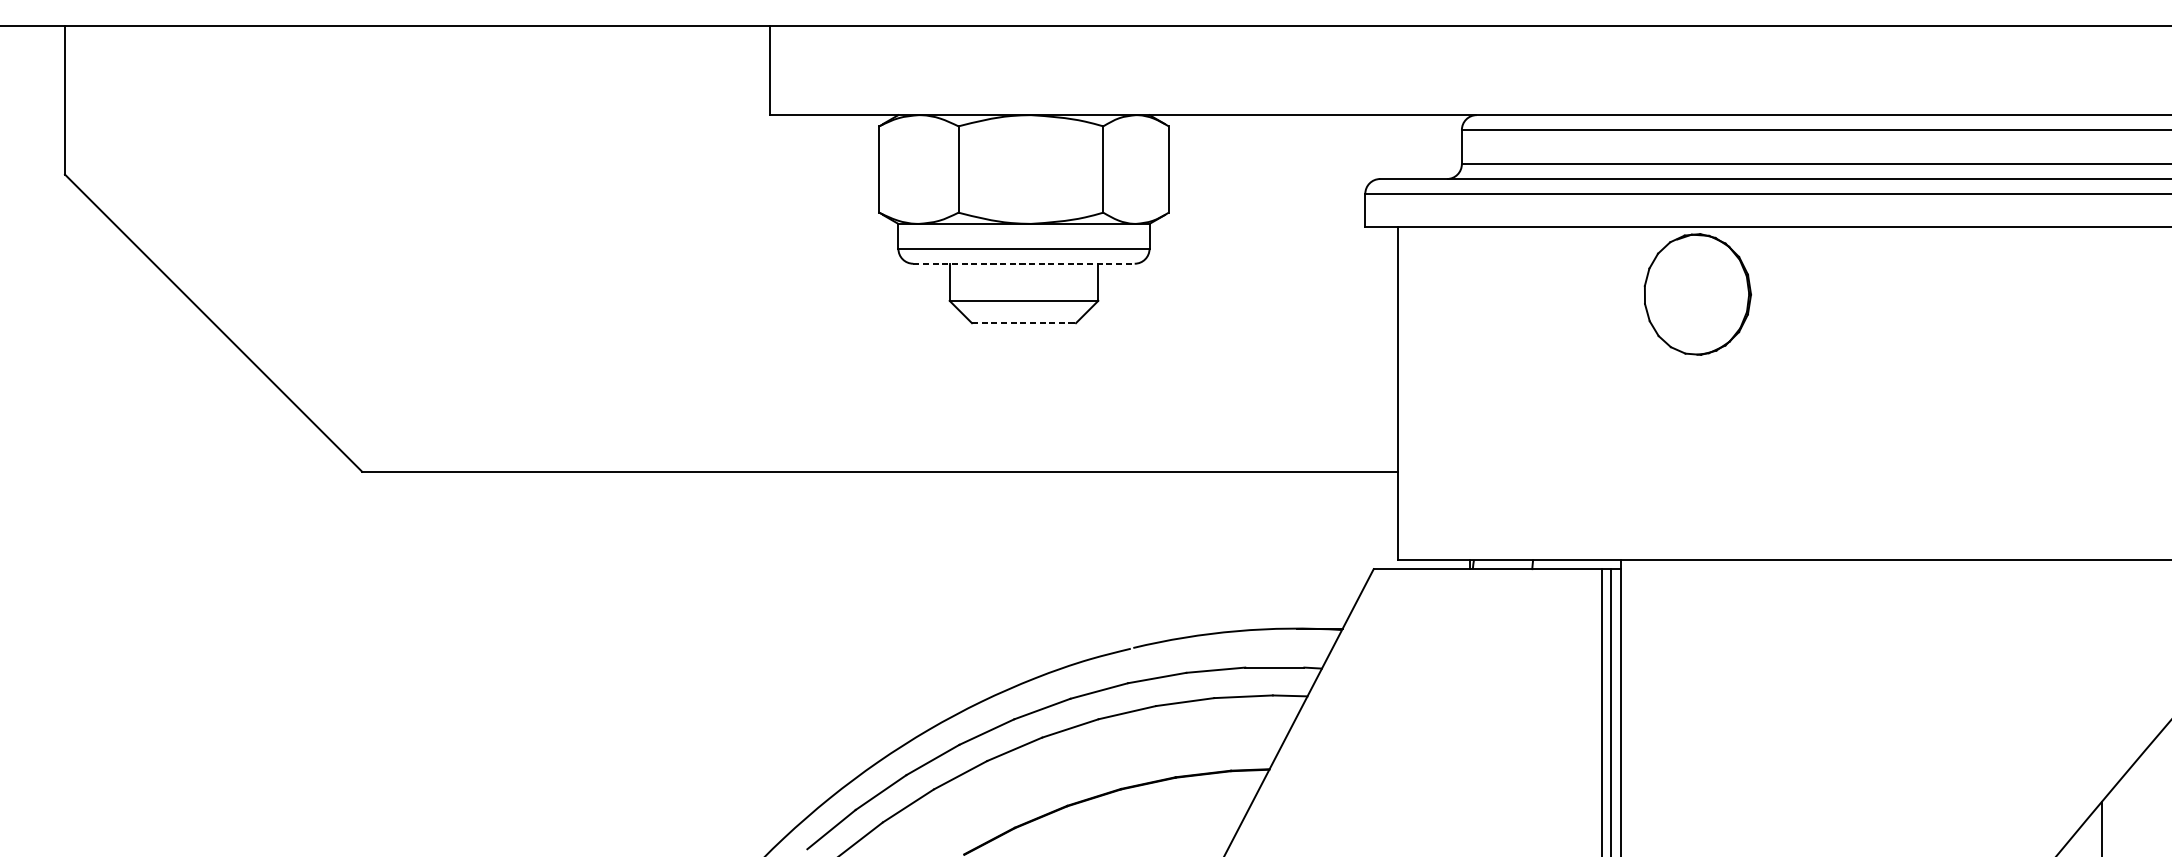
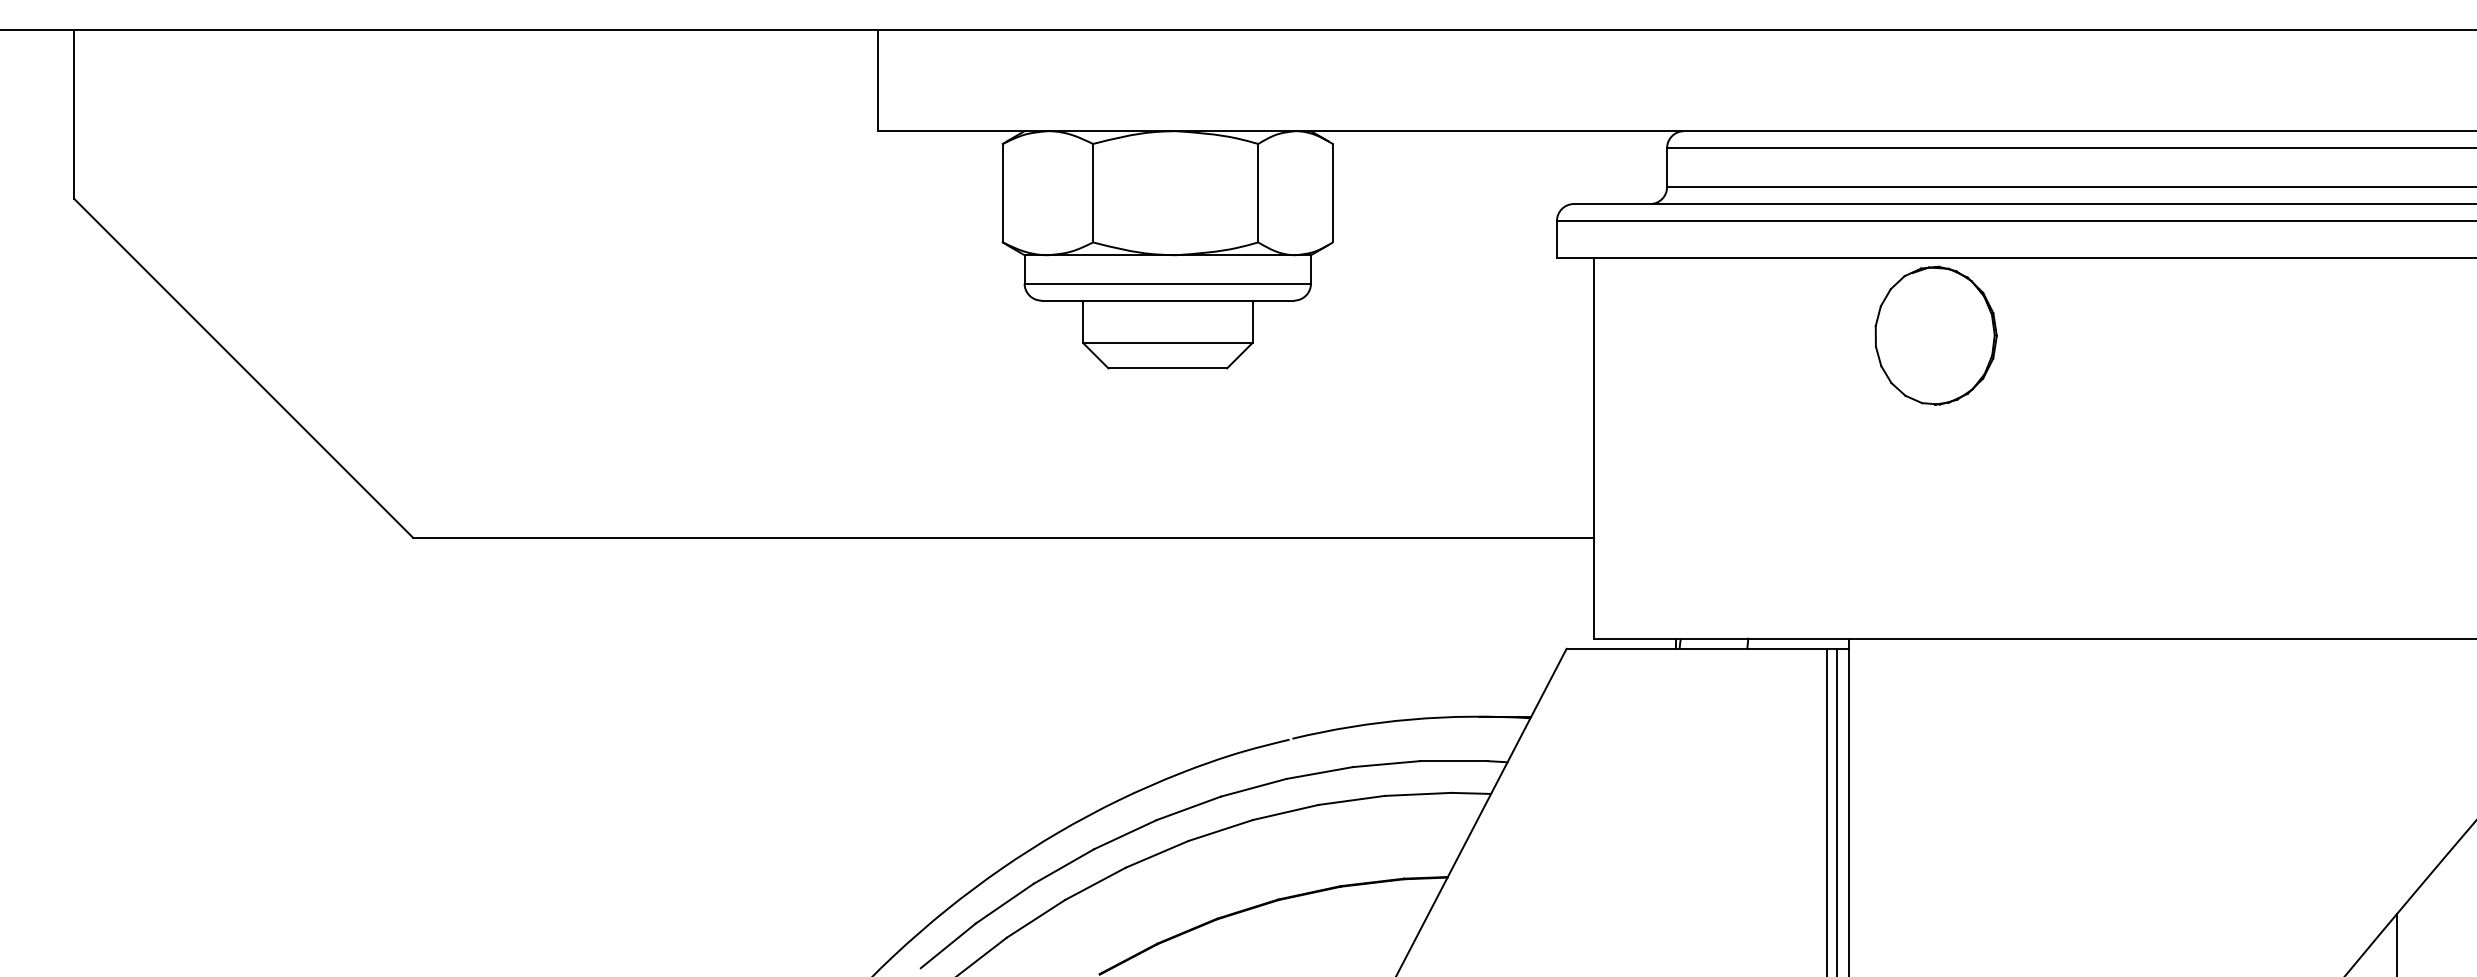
line: (1024, 263) -> (1168, 300), dashed -> solid
line: (1024, 323) -> (1168, 368), dashed -> solid

